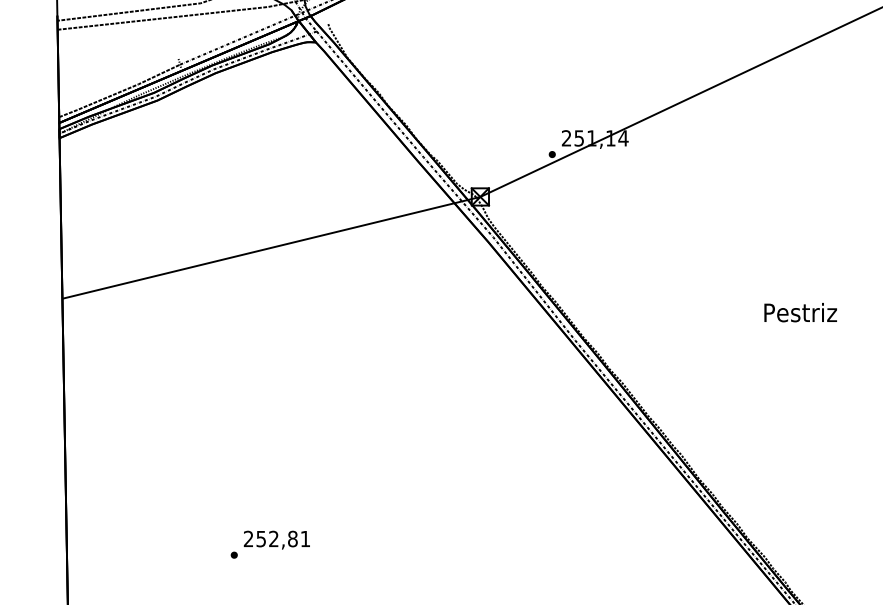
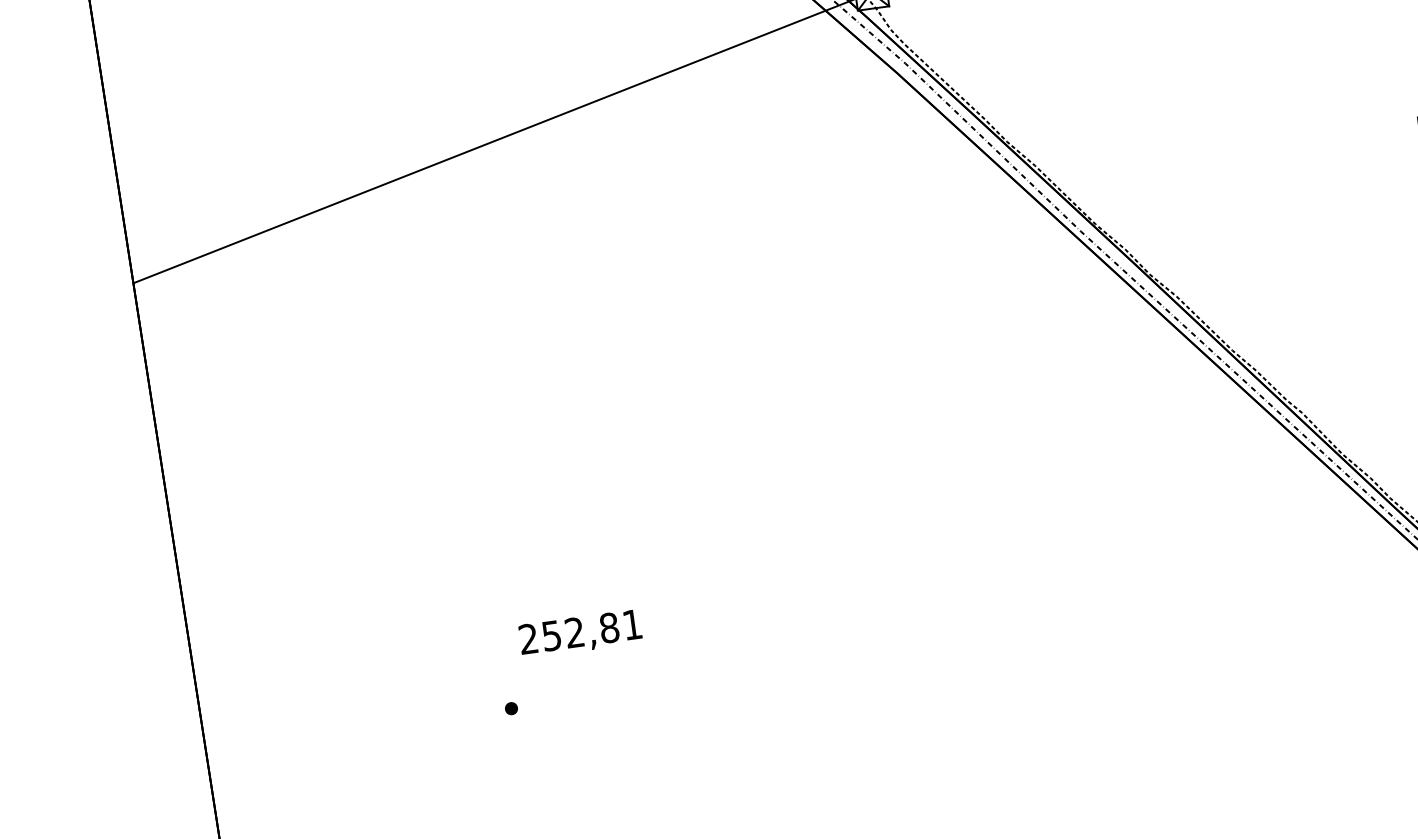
text: (276, 539) -> (579, 632), moved

